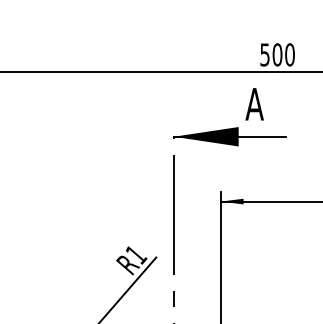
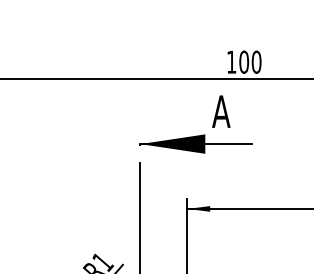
text: (264, 54) -> (231, 61), 500 -> 100

